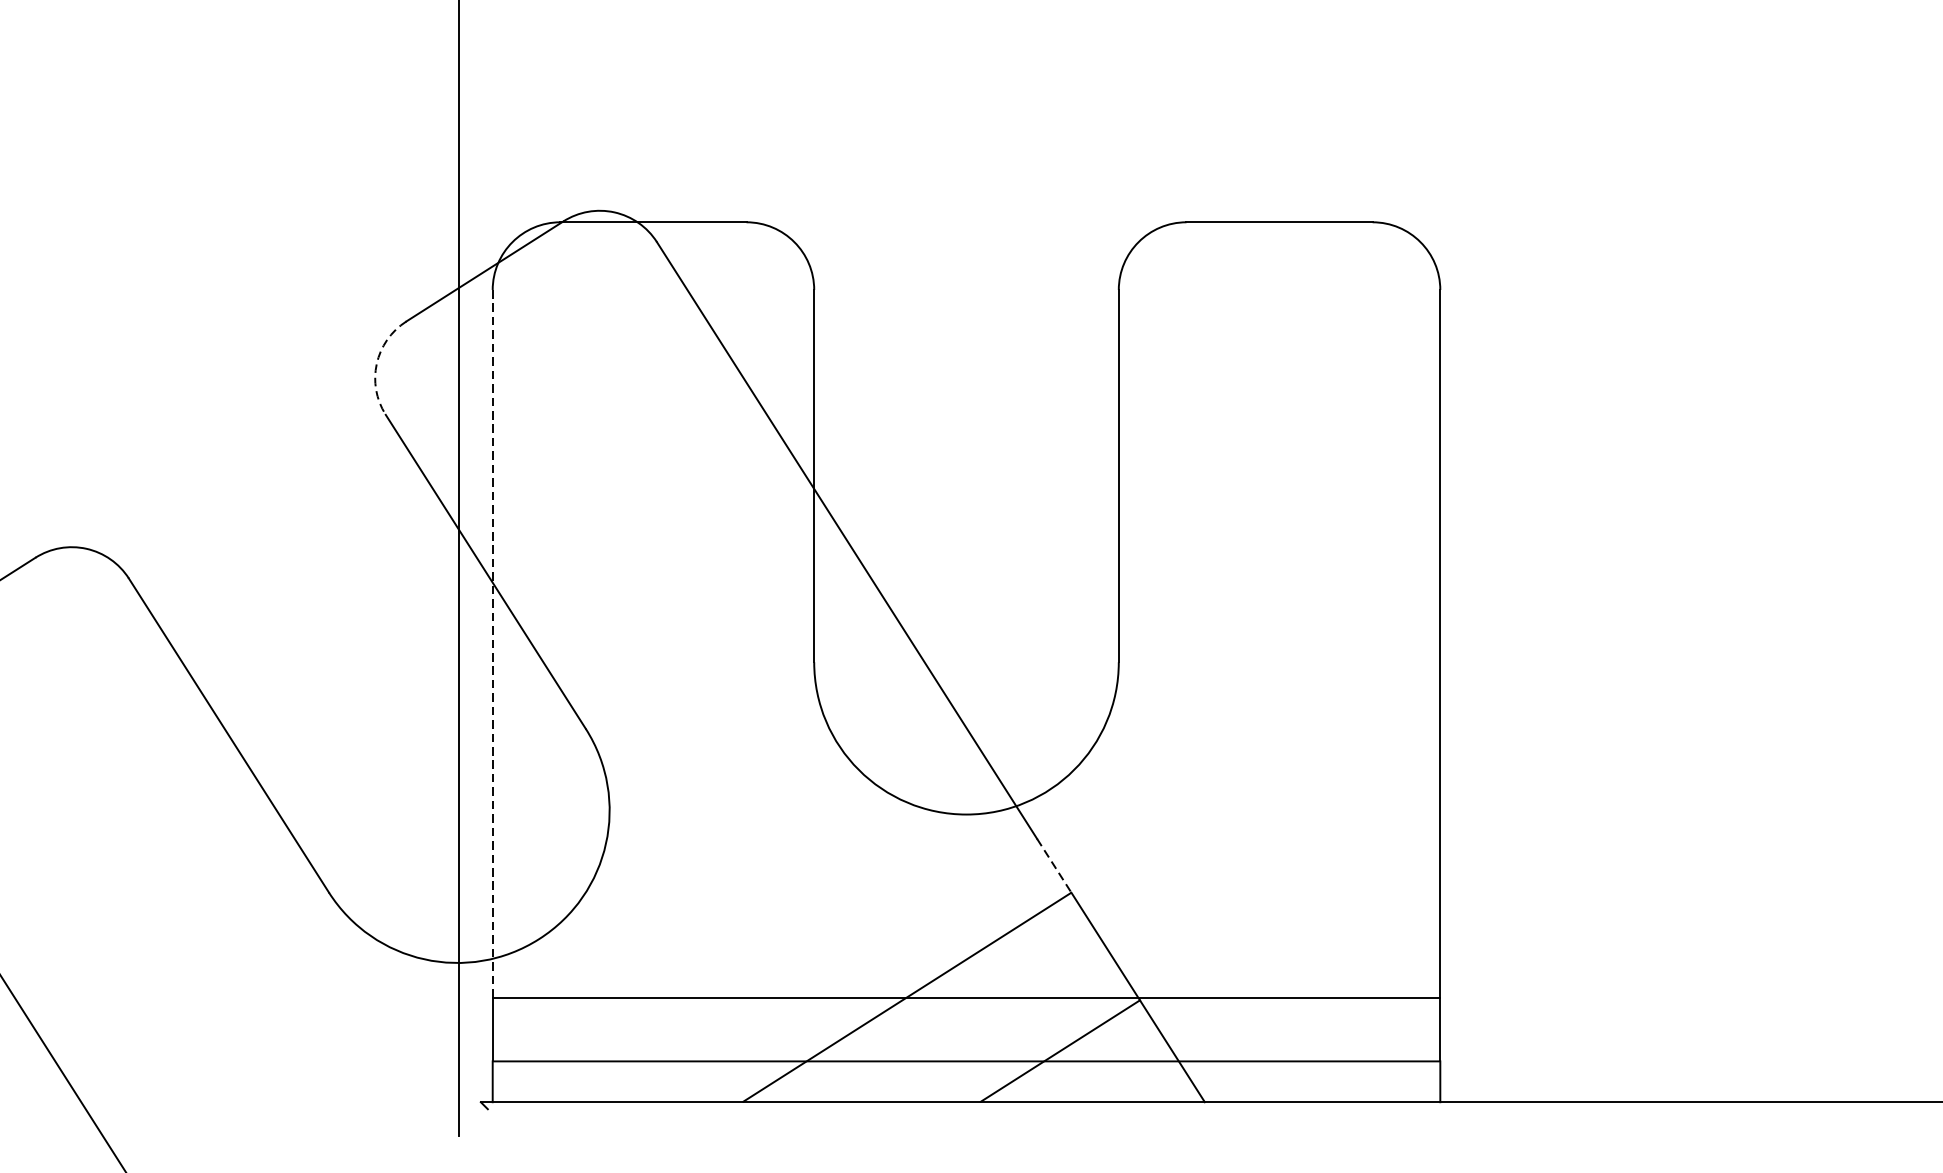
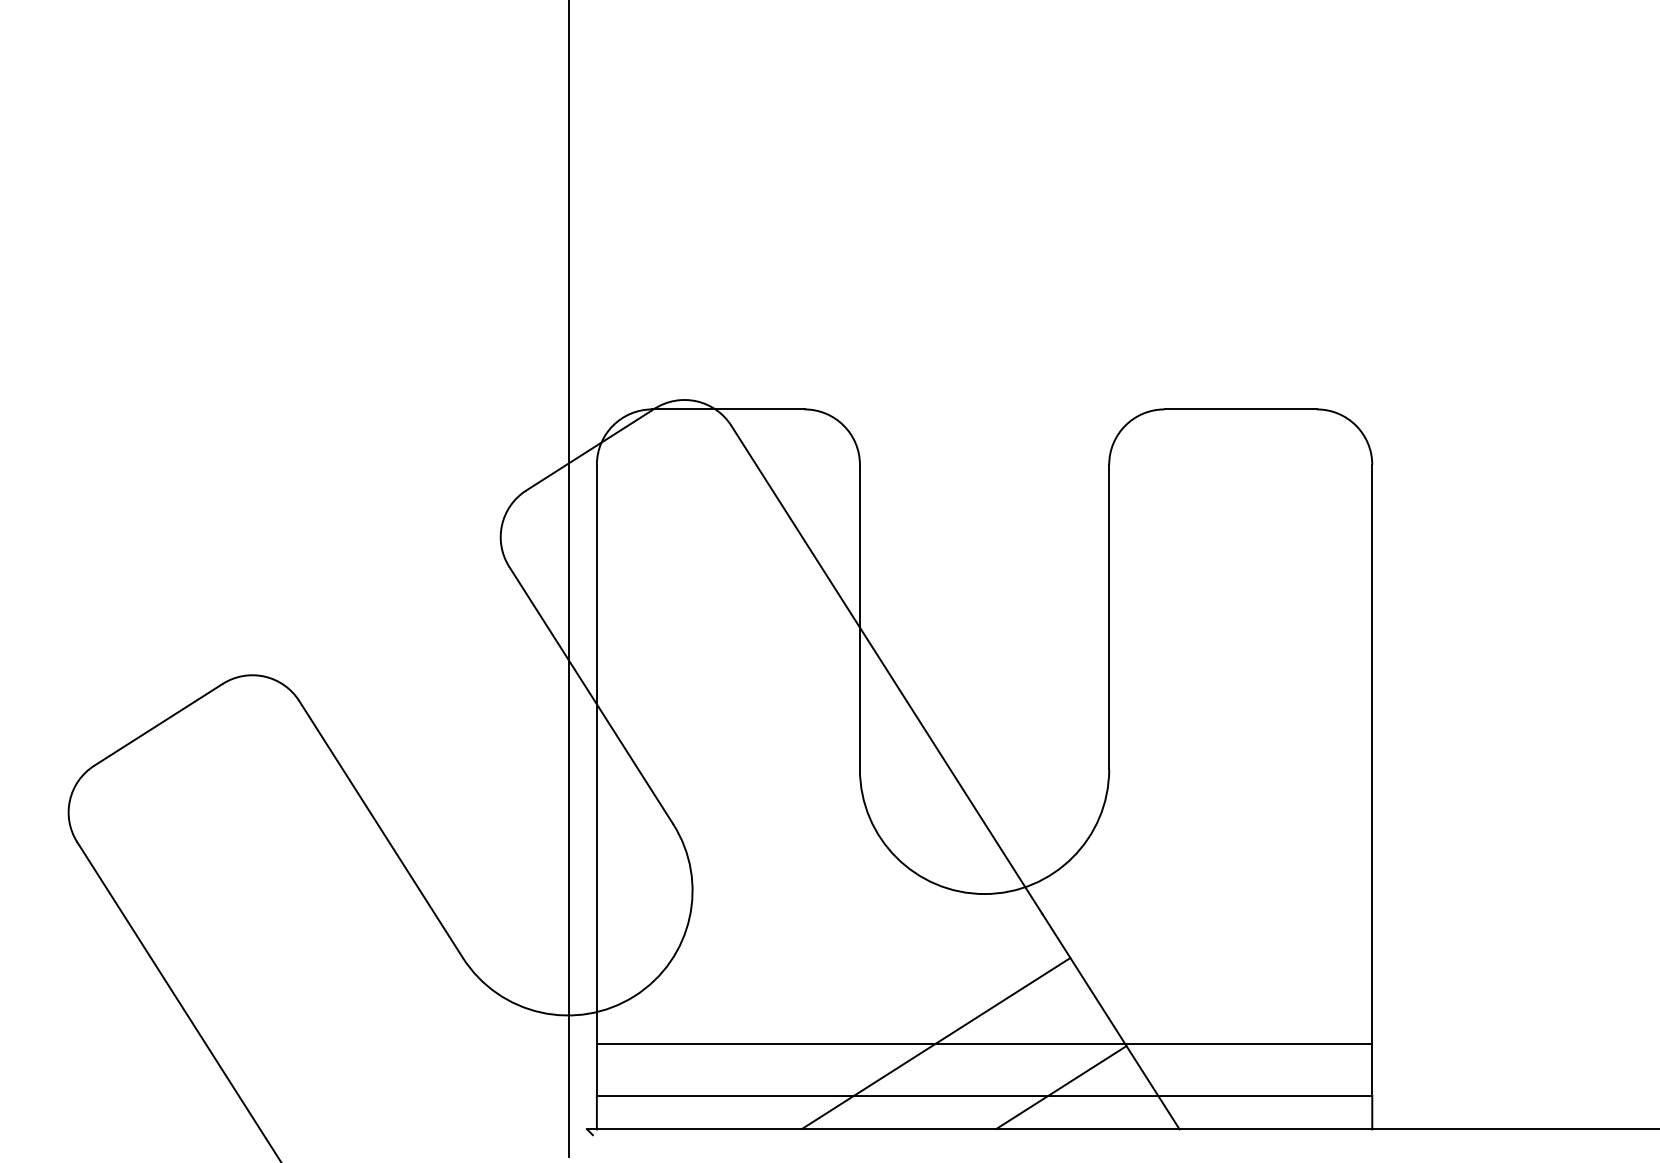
arc: (377, 364) -> (502, 525), dashed -> solid
line: (492, 644) -> (596, 754), dashed -> solid
line: (1054, 866) -> (1056, 936), dashed -> solid

